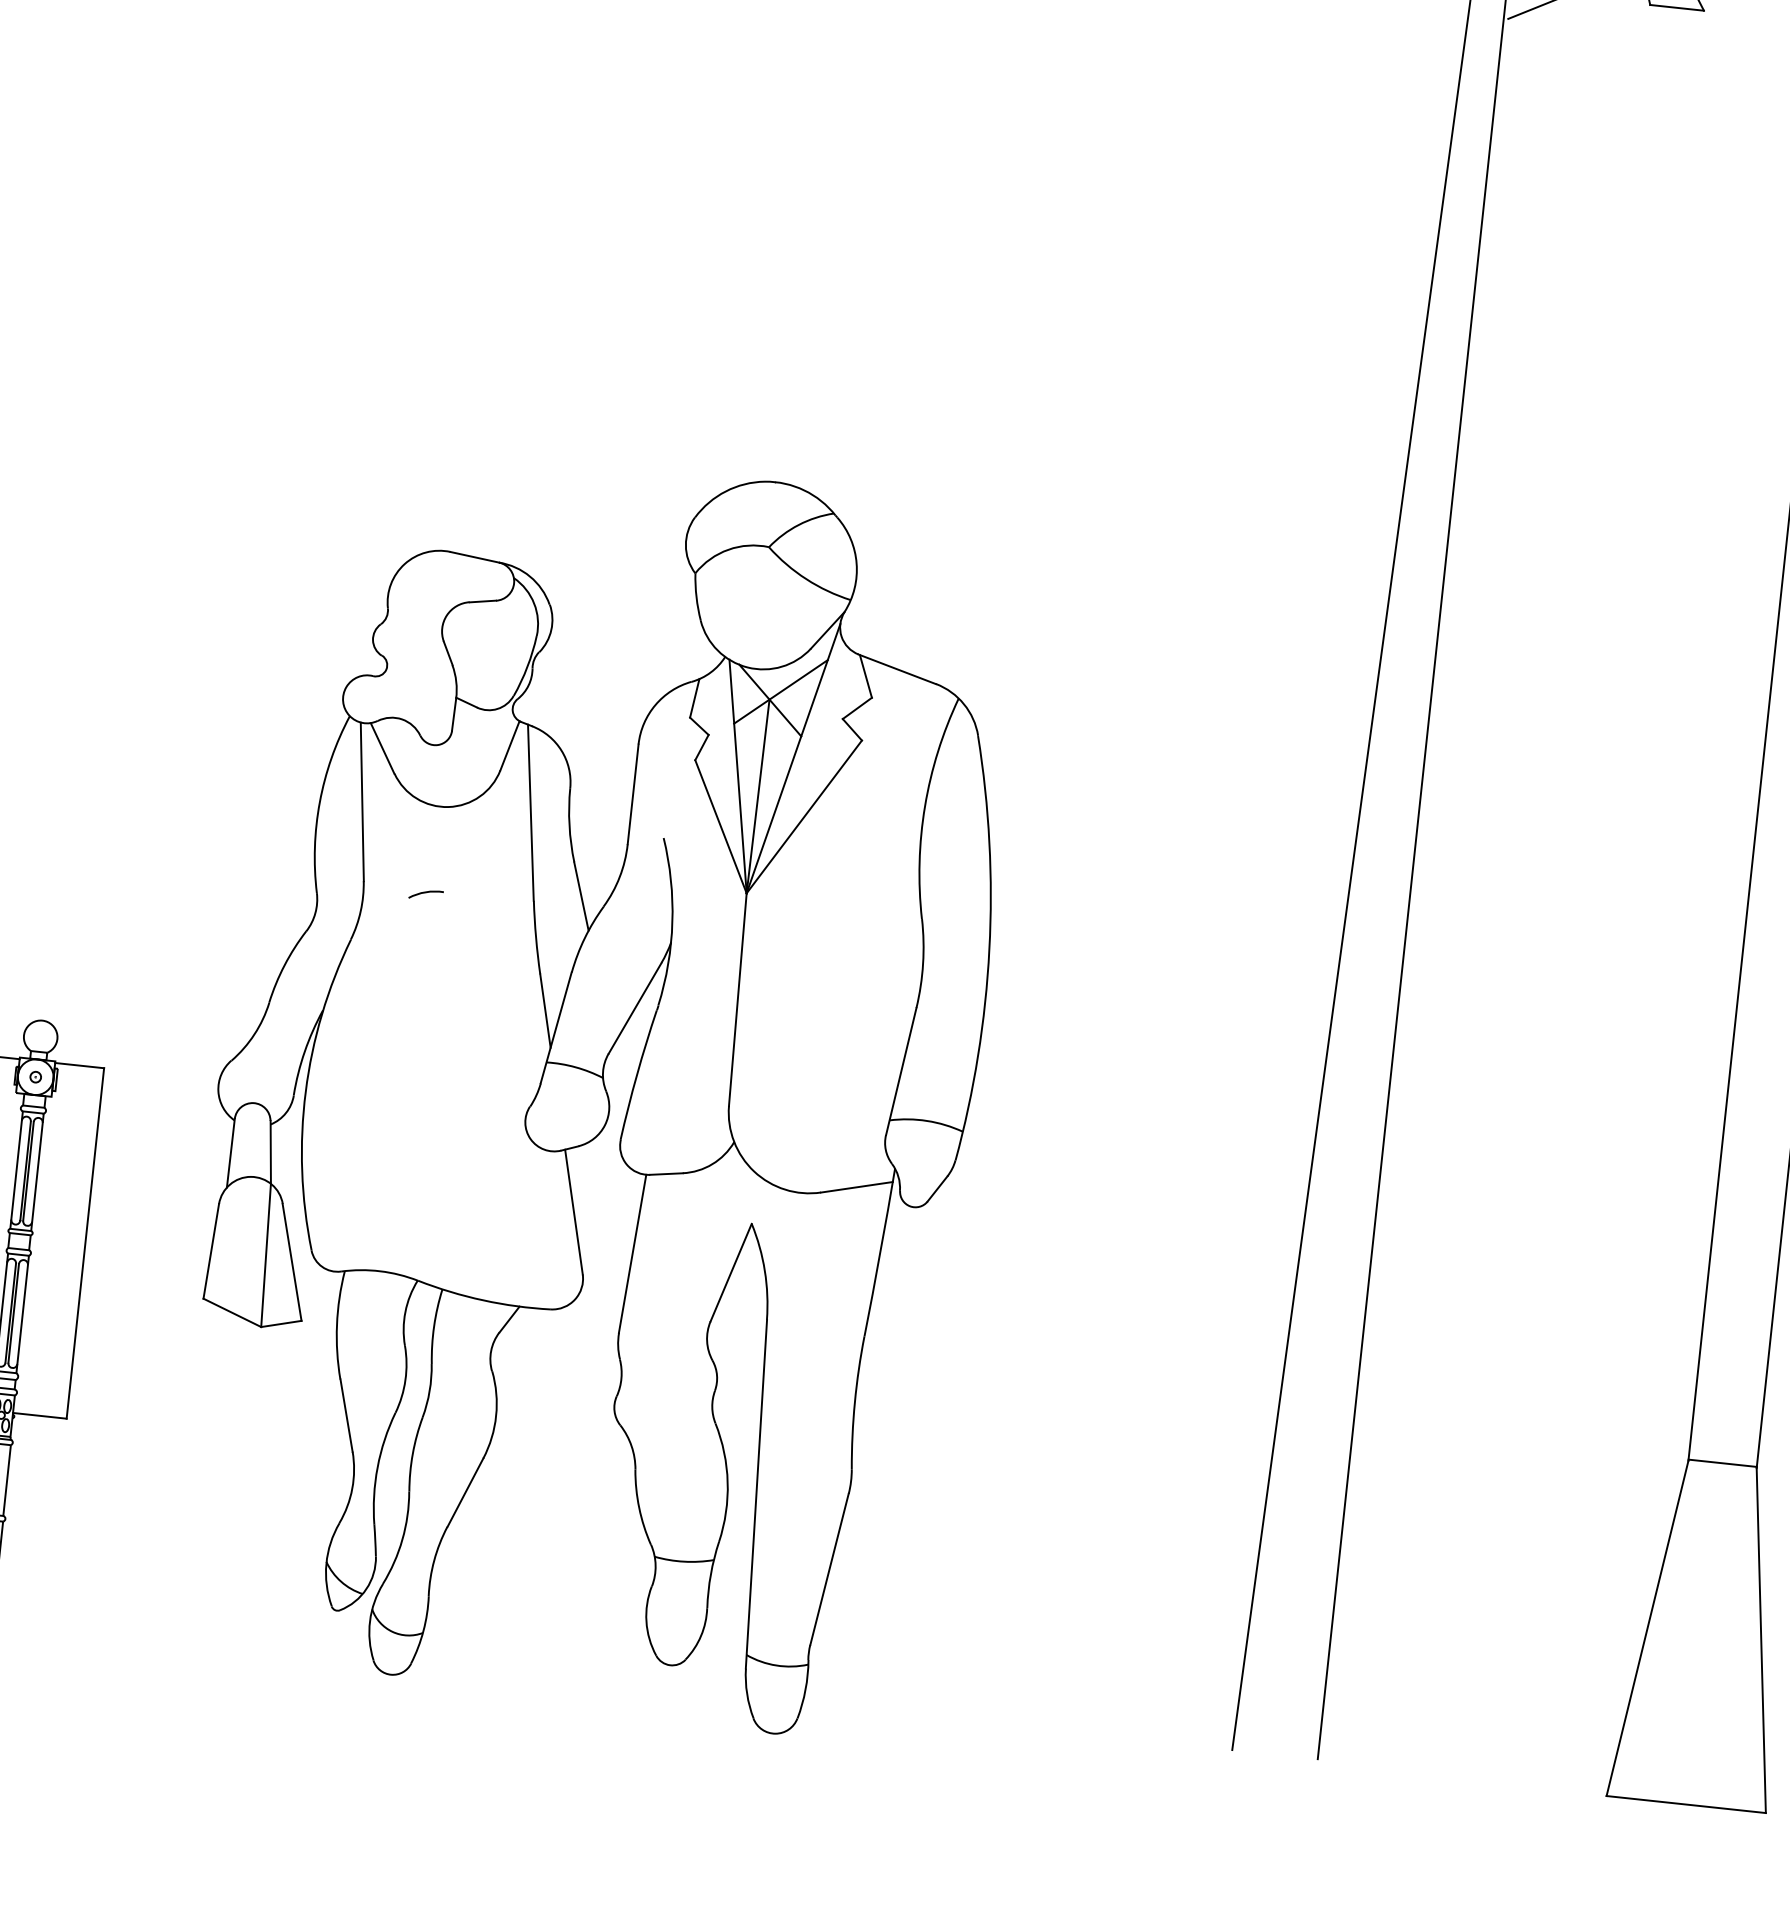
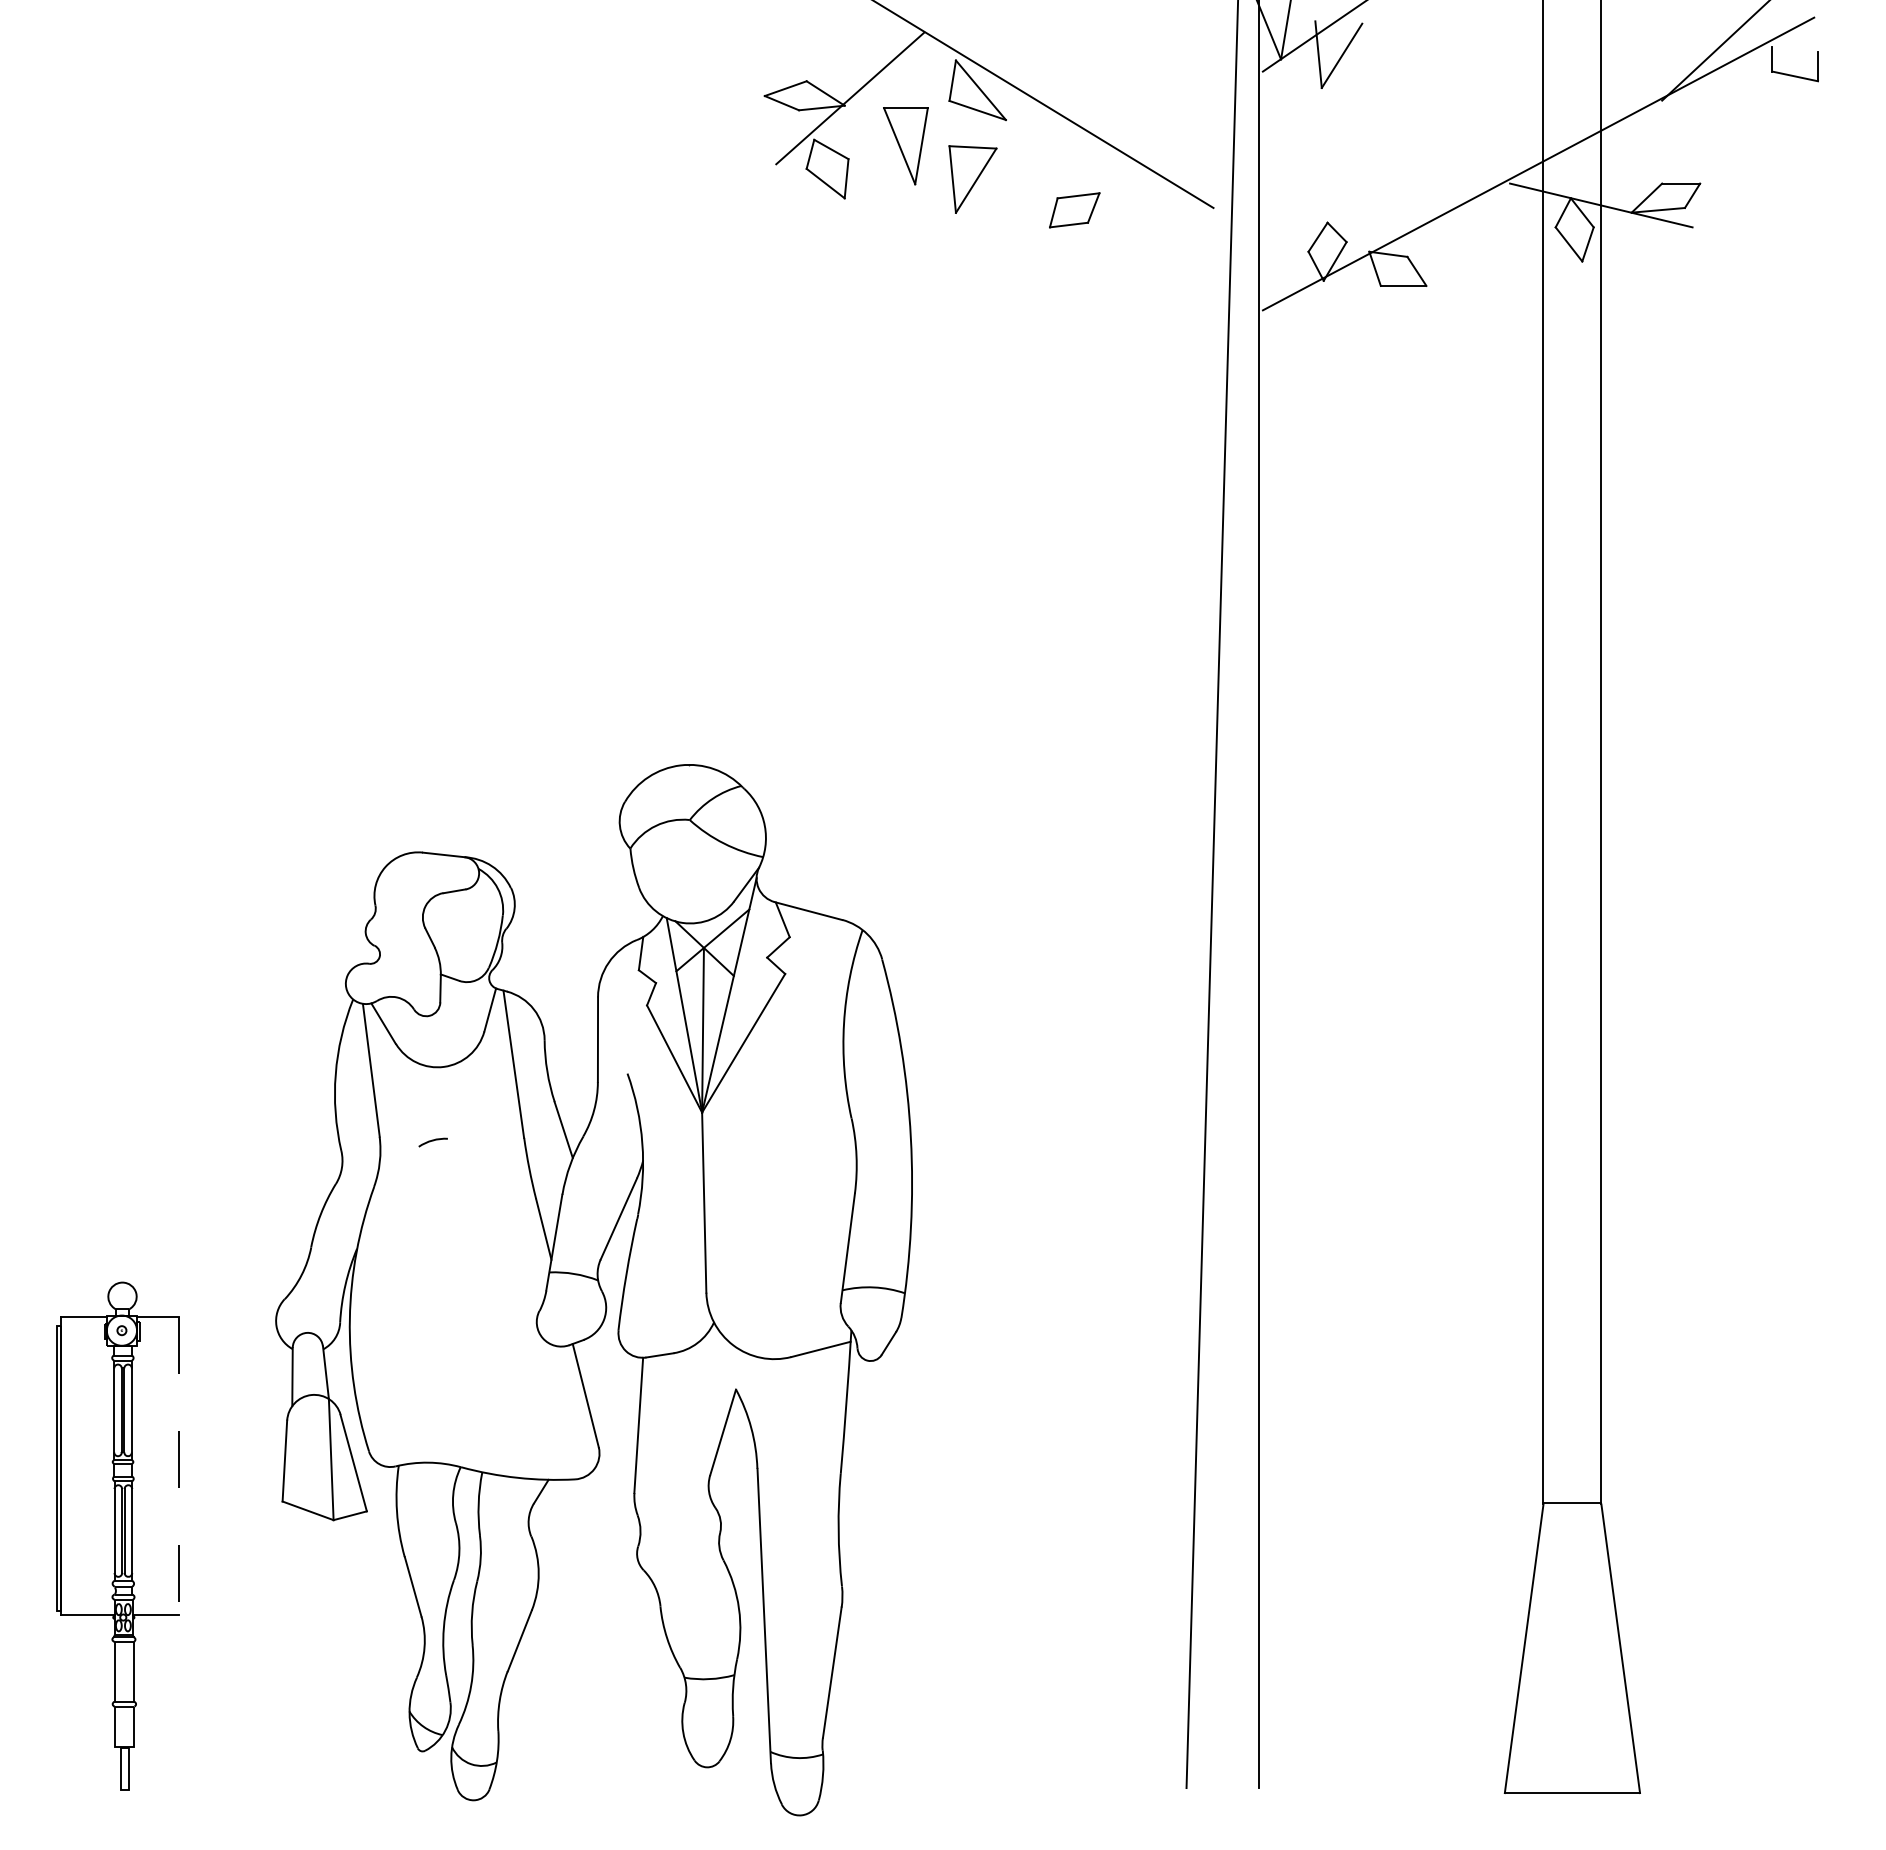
line: (85, 1243) -> (178, 1465), solid -> dashed

